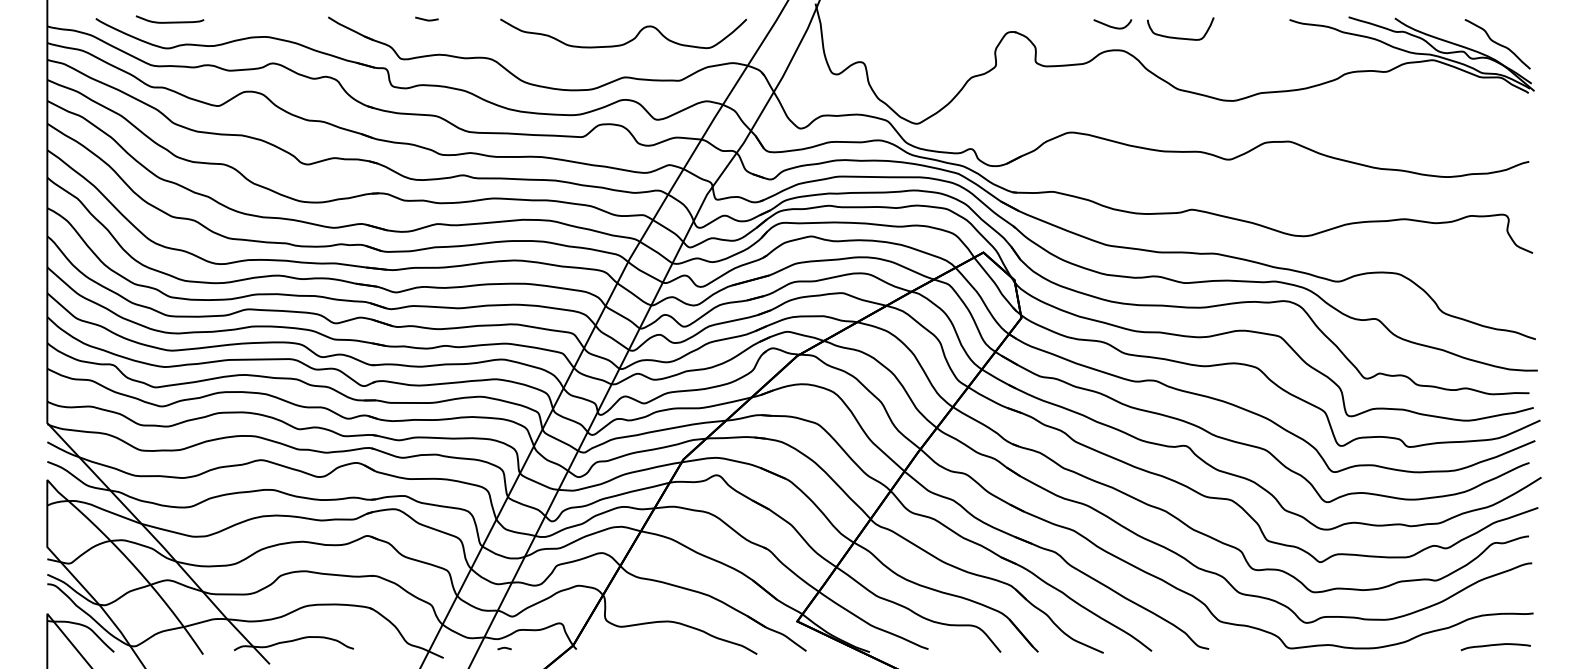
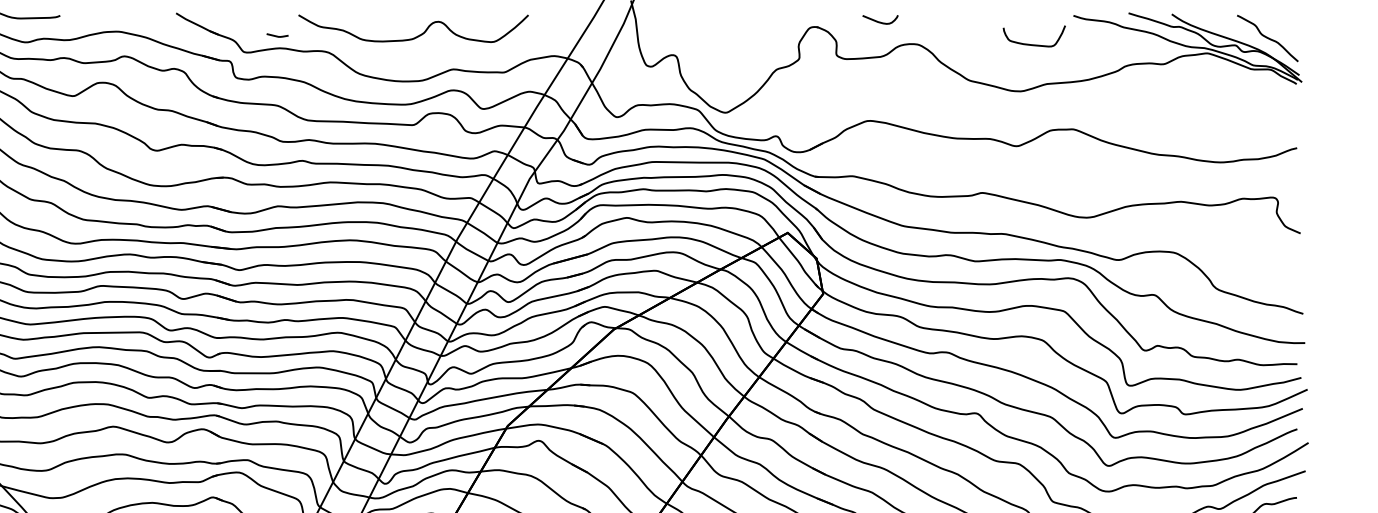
line: (426, 19) -> (277, 35), moved
curve: (1112, 26) -> (880, 21), moved
curve: (1180, 37) -> (1034, 44), moved
curve: (627, 41) -> (417, 35), moved

